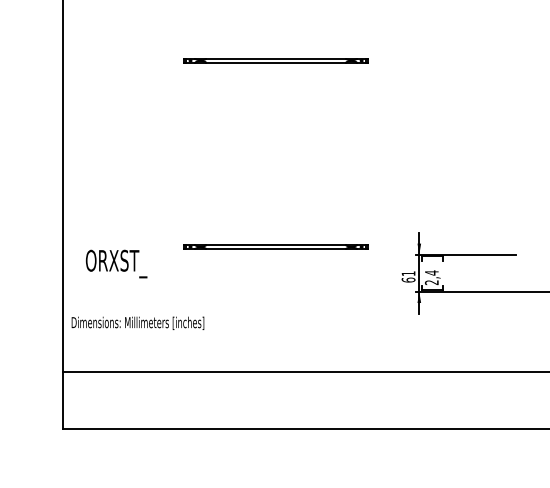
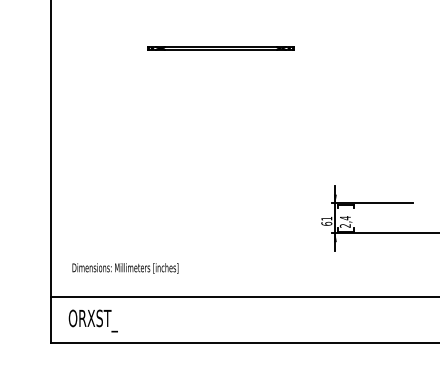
line: (275, 245) -> (220, 196), removed
text: (115, 263) -> (92, 320), moved
text: (138, 323) -> (125, 268), moved

